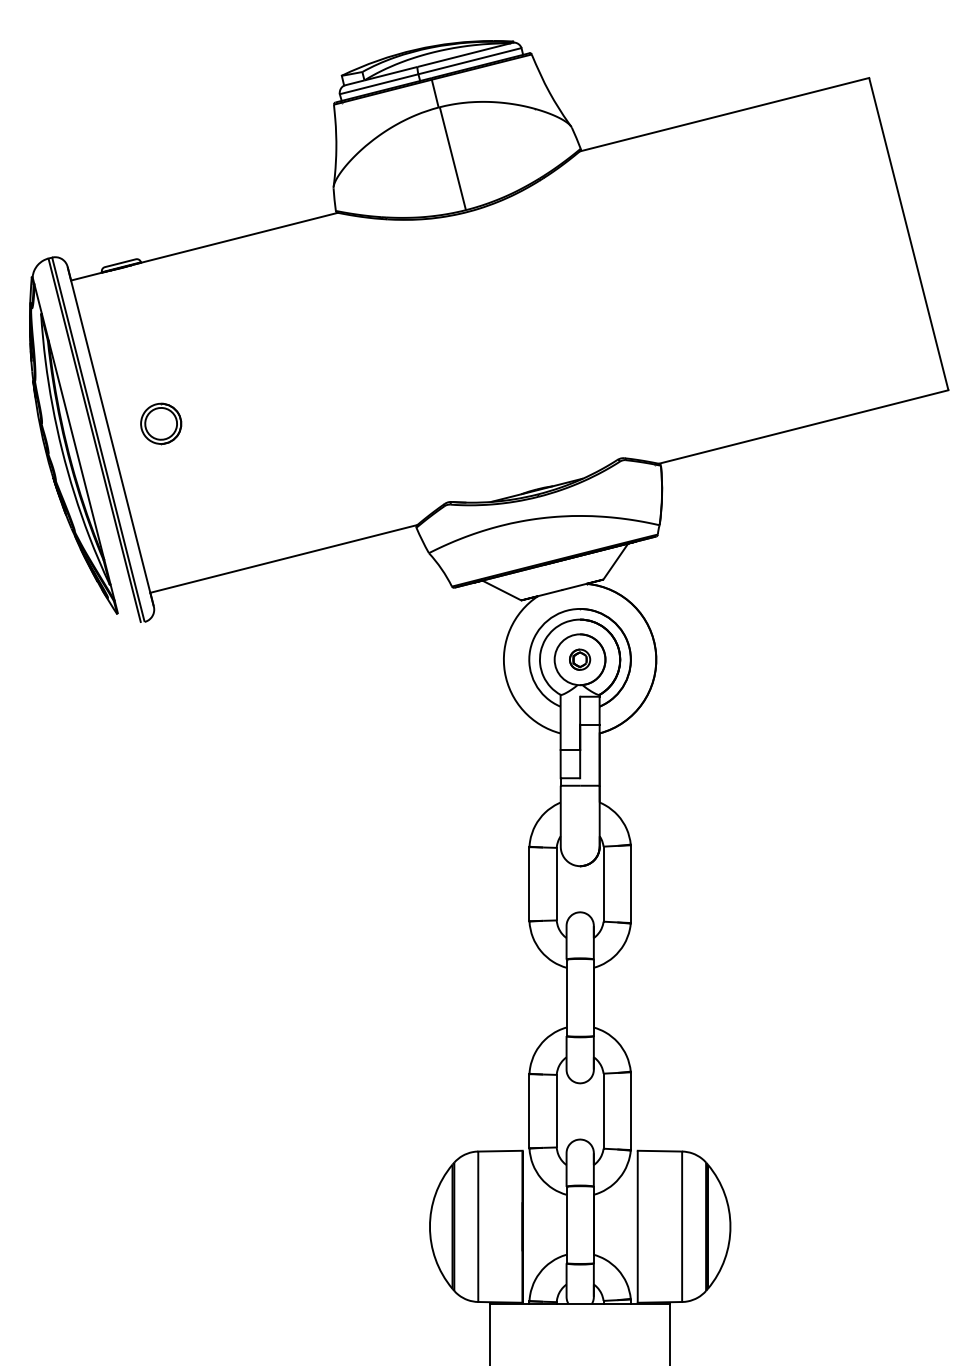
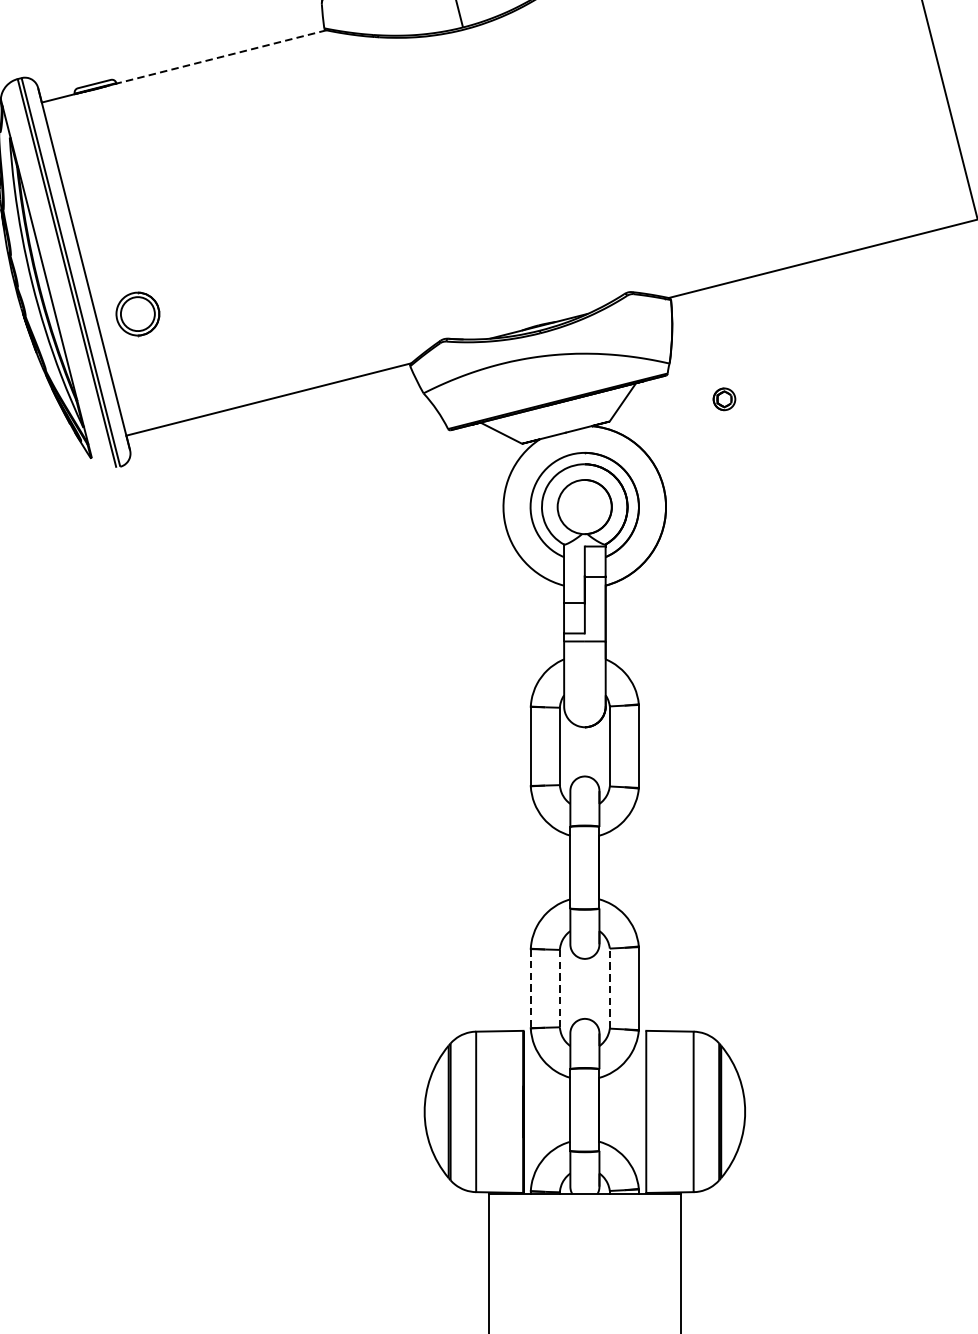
line: (234, 239) -> (216, 58), solid -> dashed
part: (161, 423) -> (138, 313), moved
part: (580, 659) -> (724, 399), moved
line: (529, 1111) -> (530, 988), solid -> dashed
line: (556, 1111) -> (559, 988), solid -> dashed
line: (603, 1111) -> (609, 988), solid -> dashed

